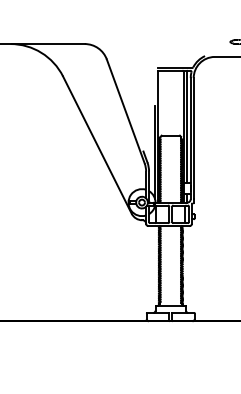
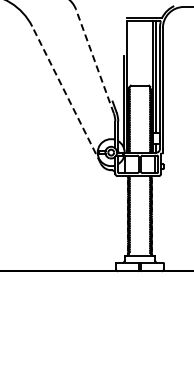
line: (125, 111) -> (94, 61), solid -> dashed
line: (97, 145) -> (66, 95), solid -> dashed

